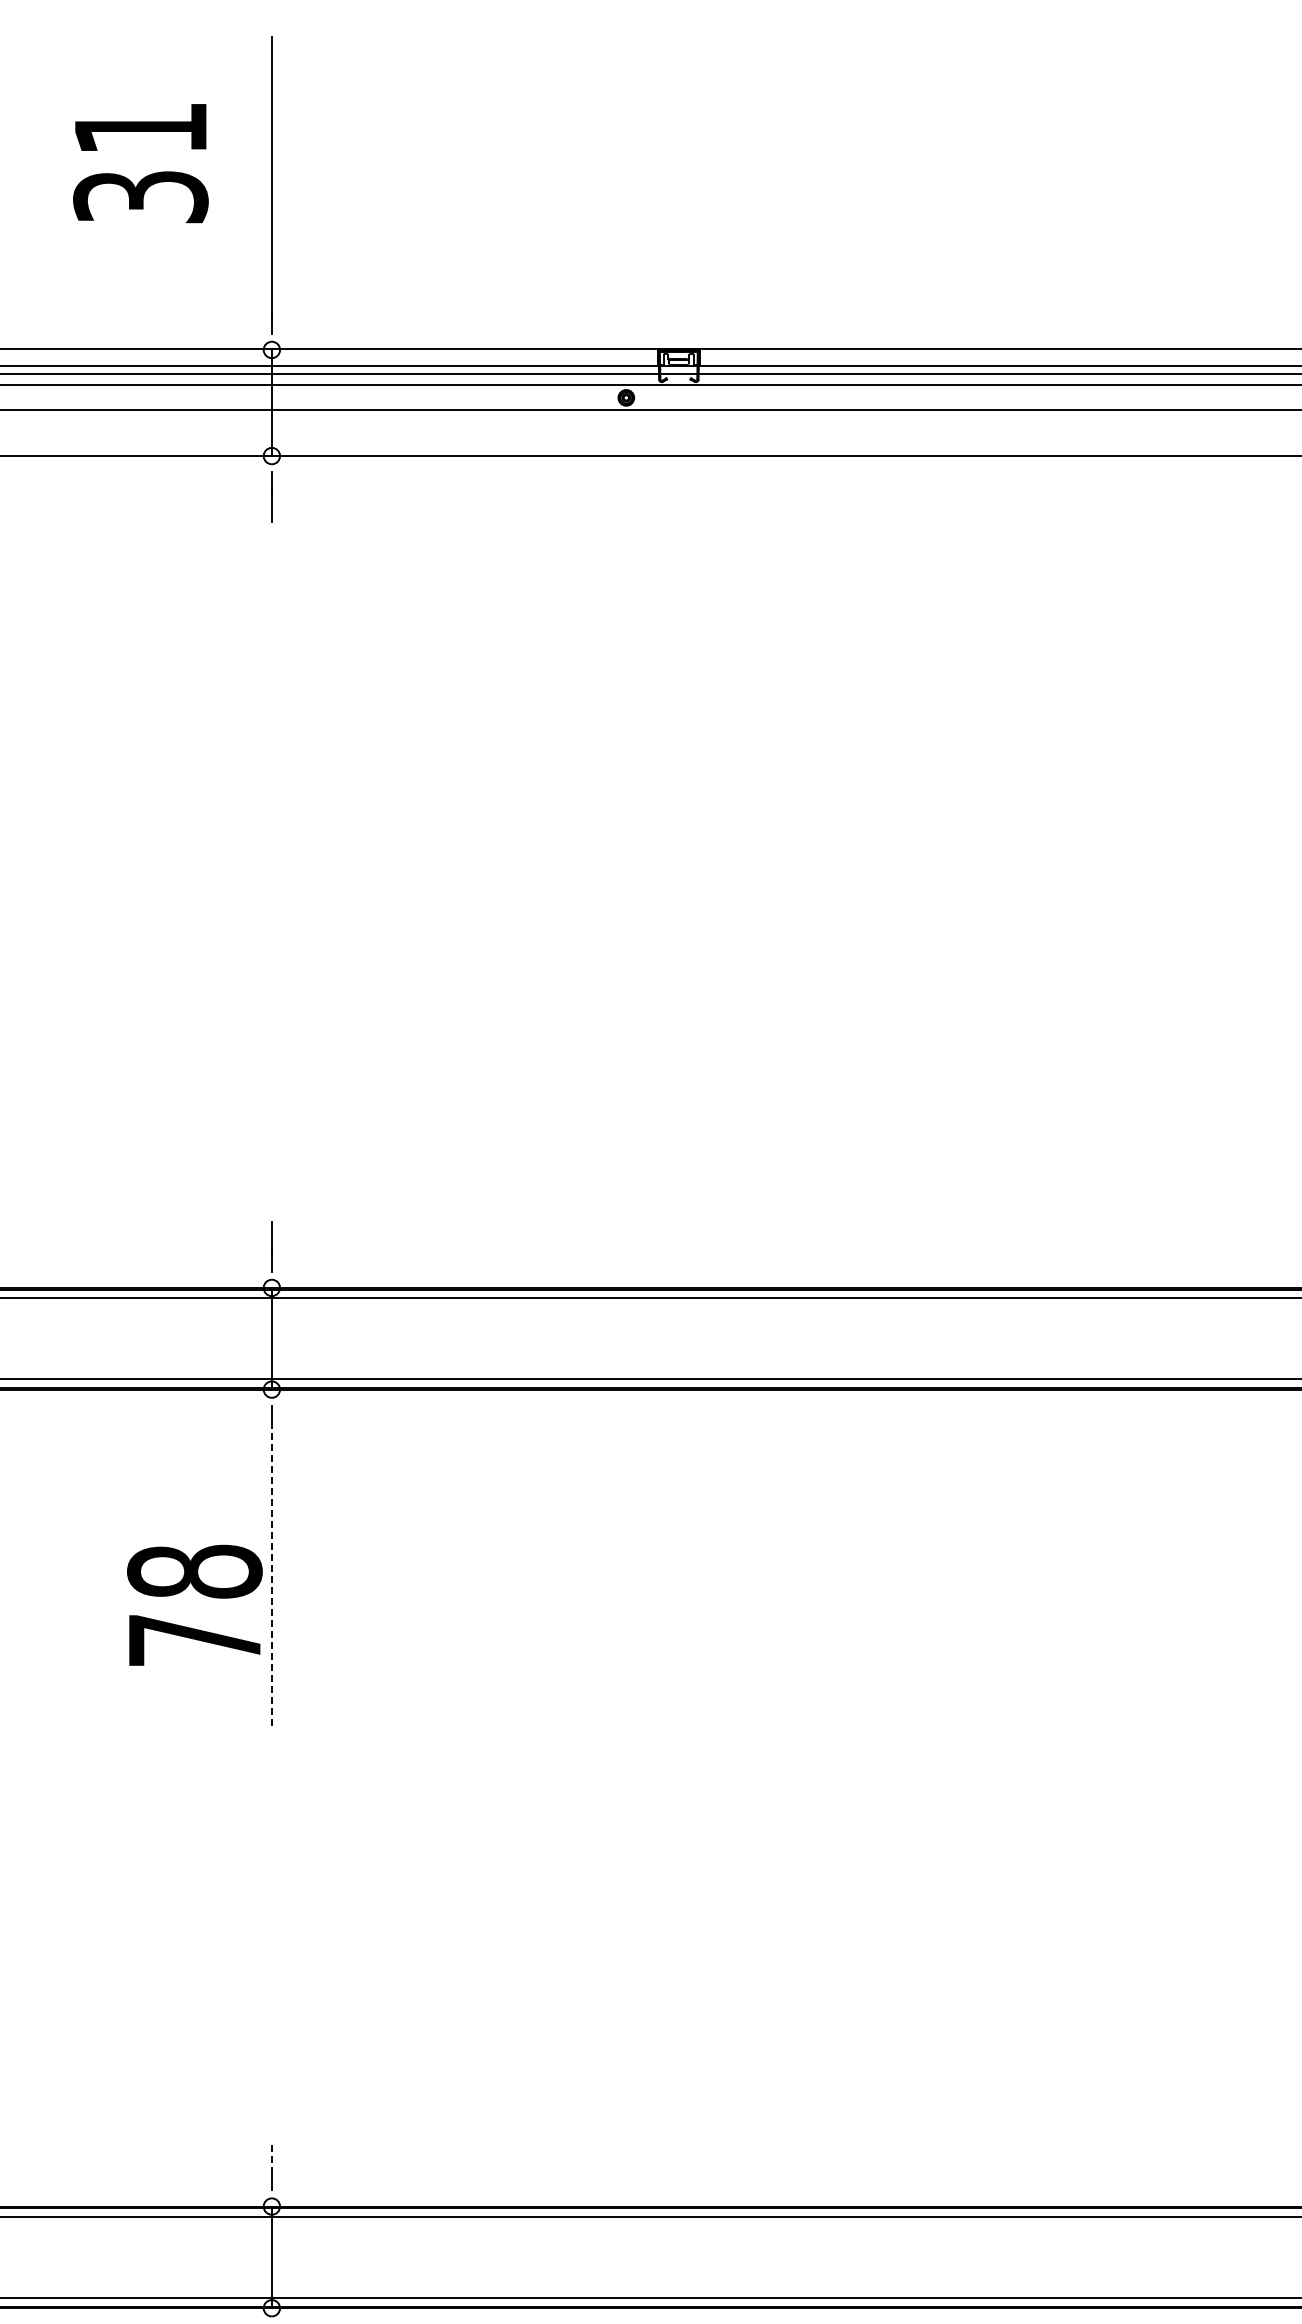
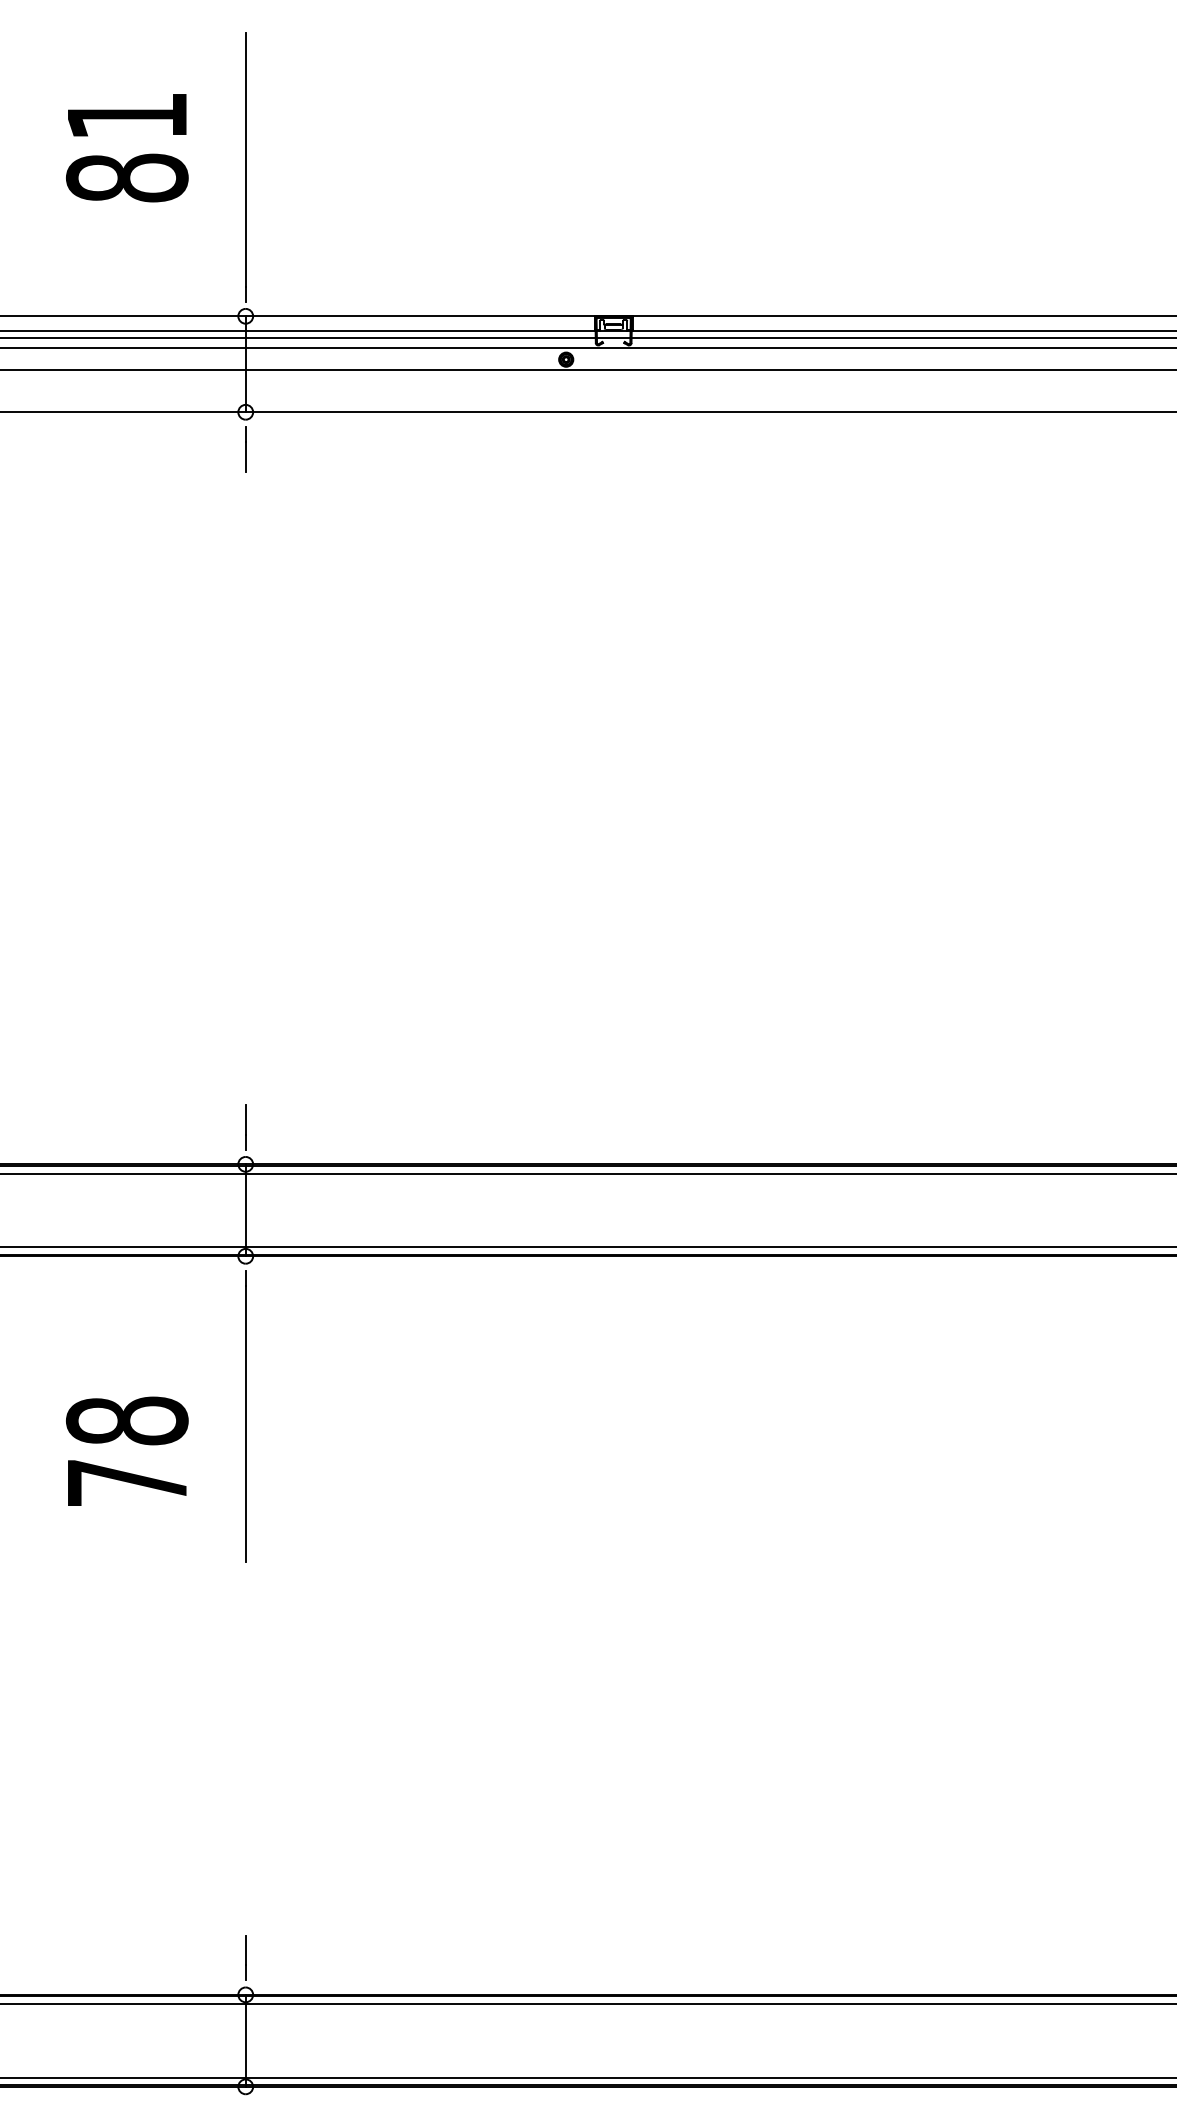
text: (140, 196) -> (126, 177), 31 -> 81
line: (271, 1575) -> (245, 1424), dashed -> solid
text: (194, 1604) -> (126, 1450), moved
line: (271, 2156) -> (245, 1949), dashed -> solid

